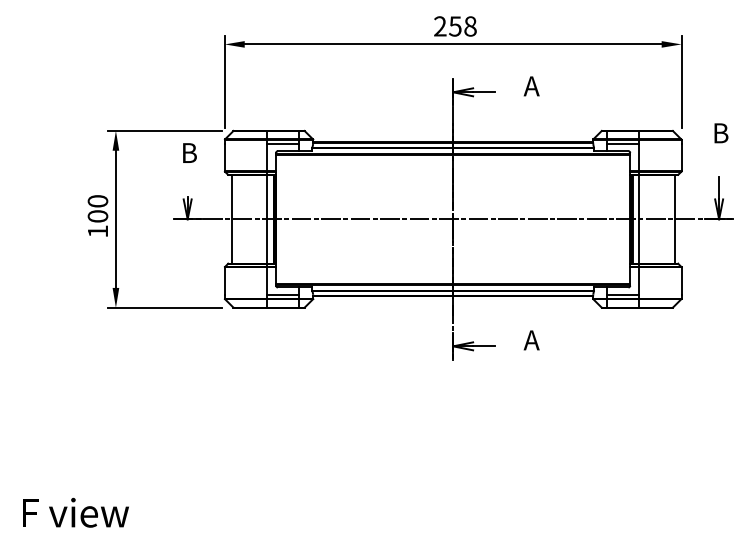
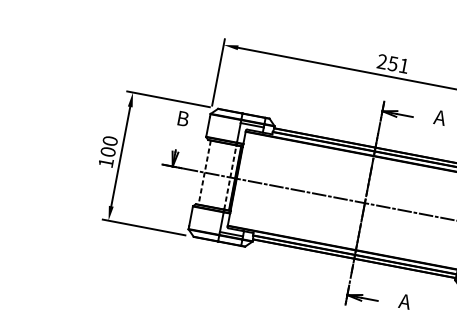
text: (470, 26) -> (404, 66), 258 -> 251
line: (267, 218) -> (230, 176), solid -> dashed
line: (231, 219) -> (204, 172), solid -> dashed

